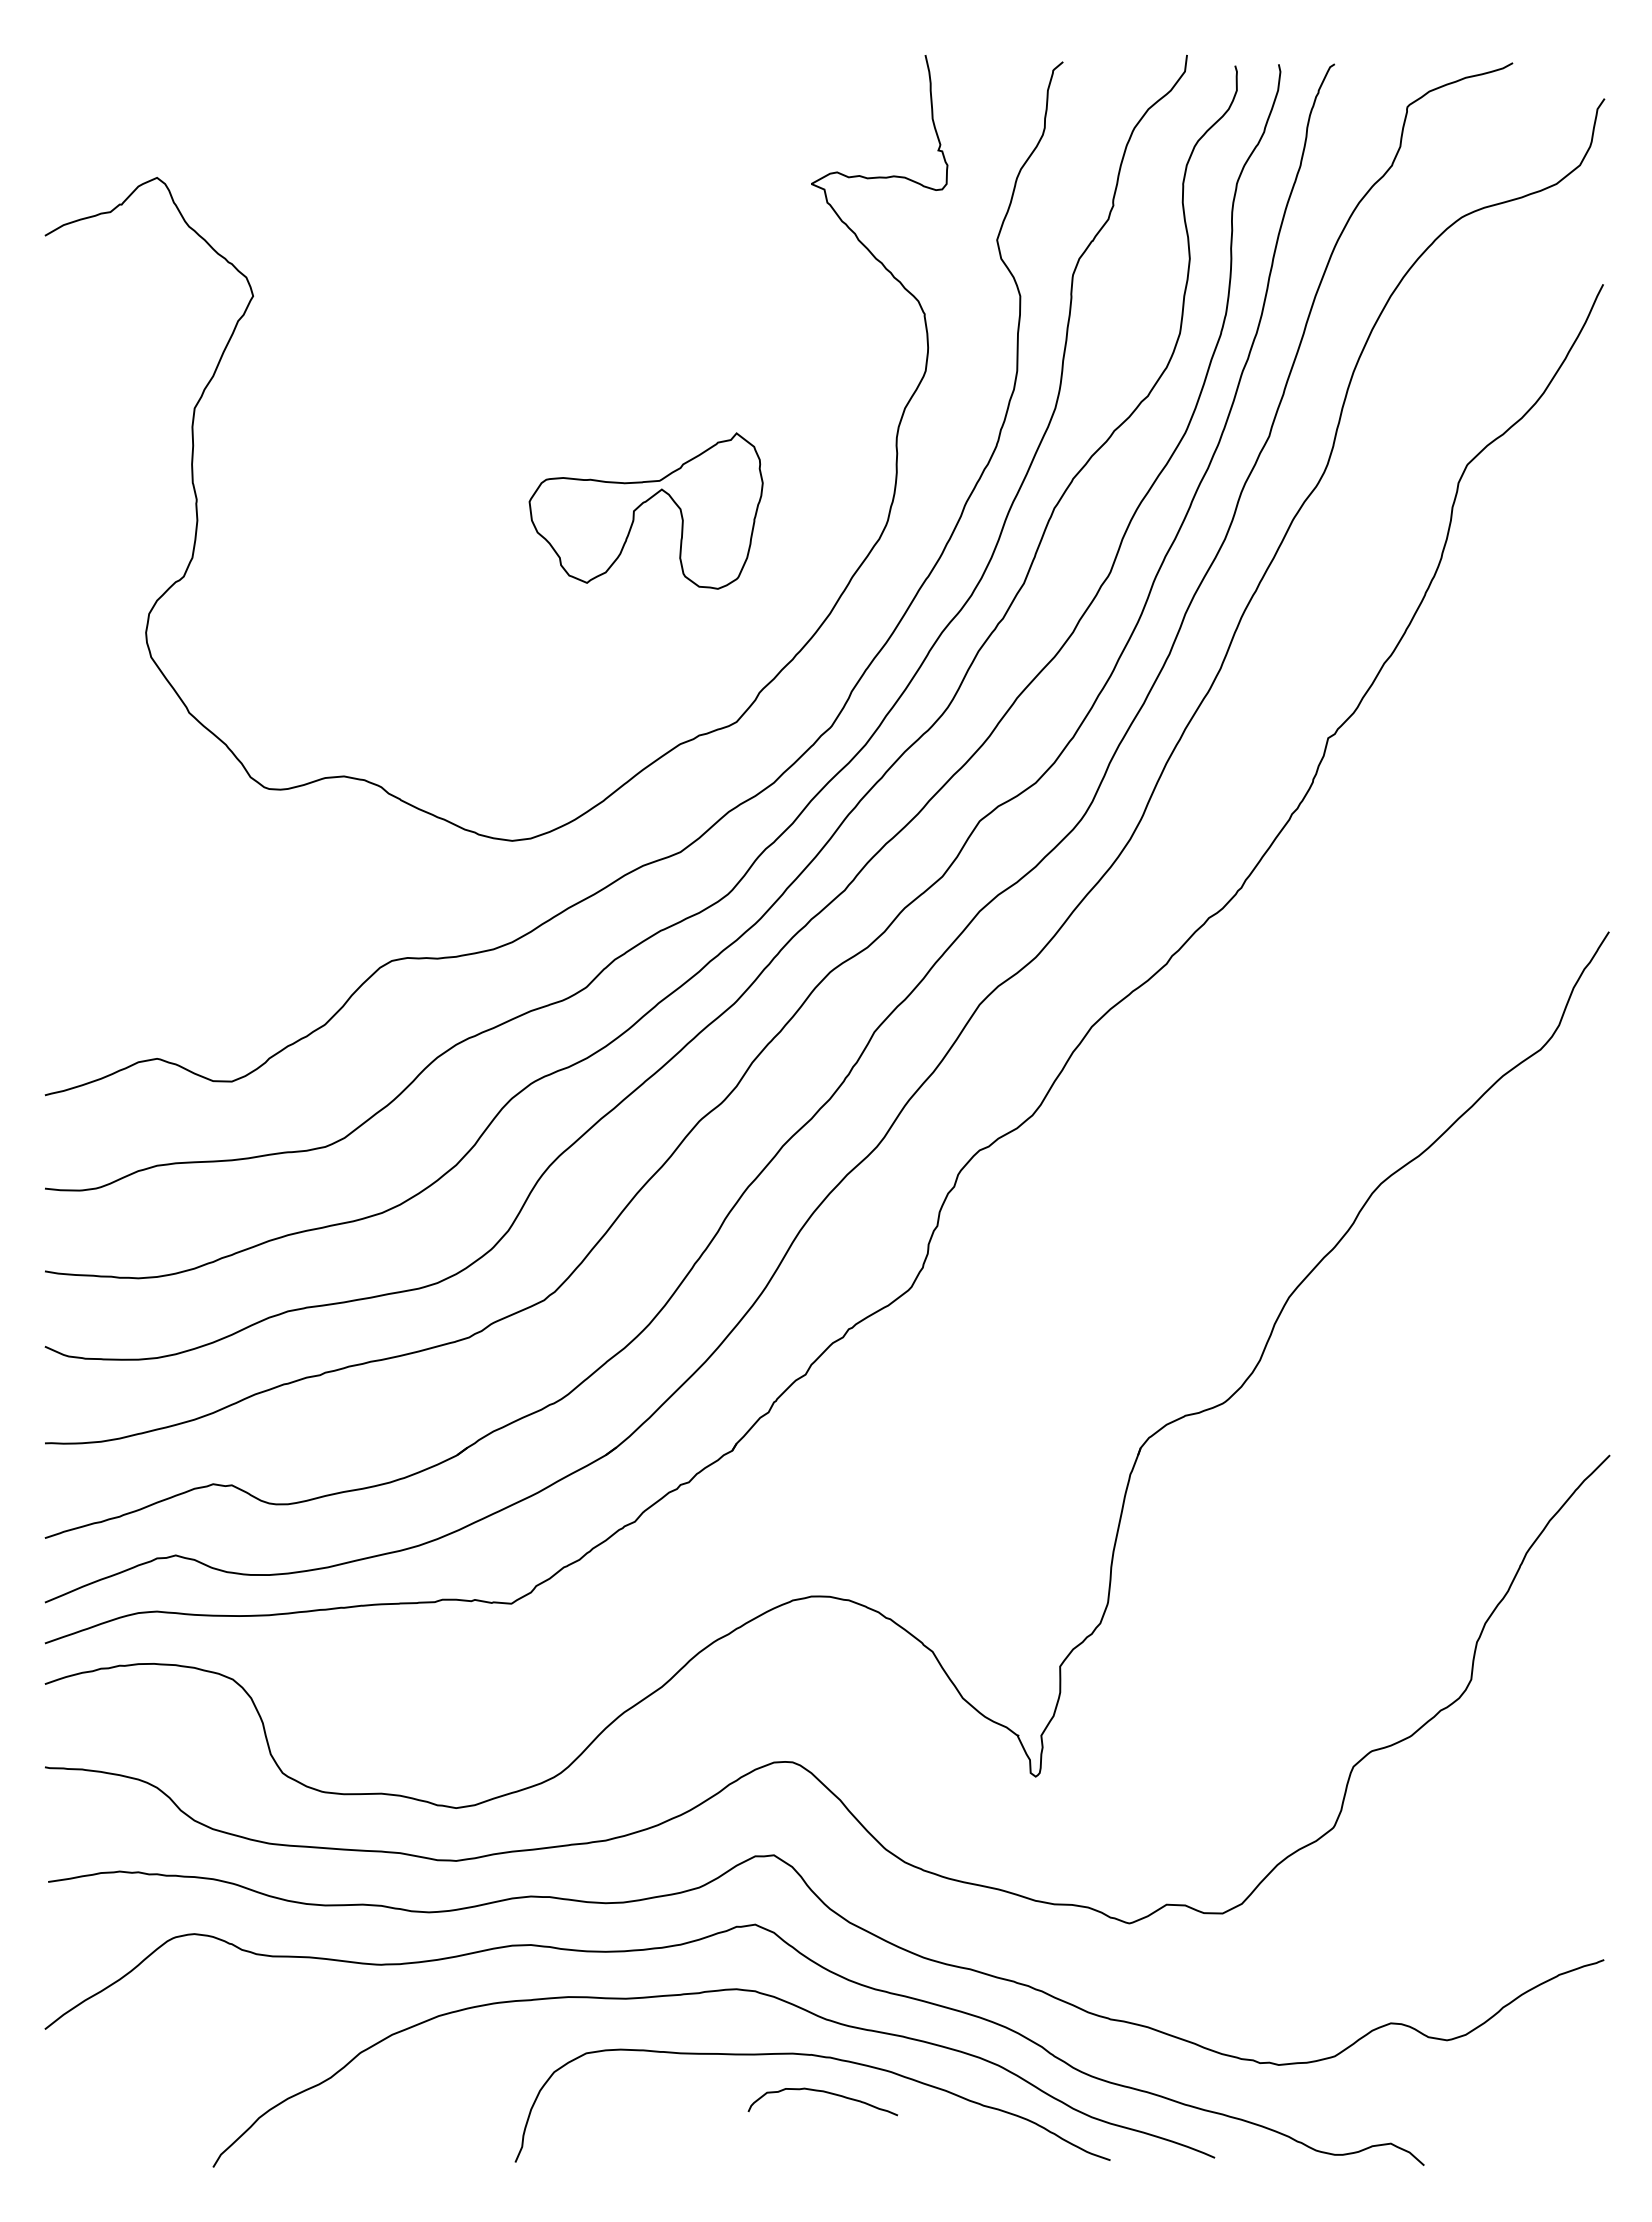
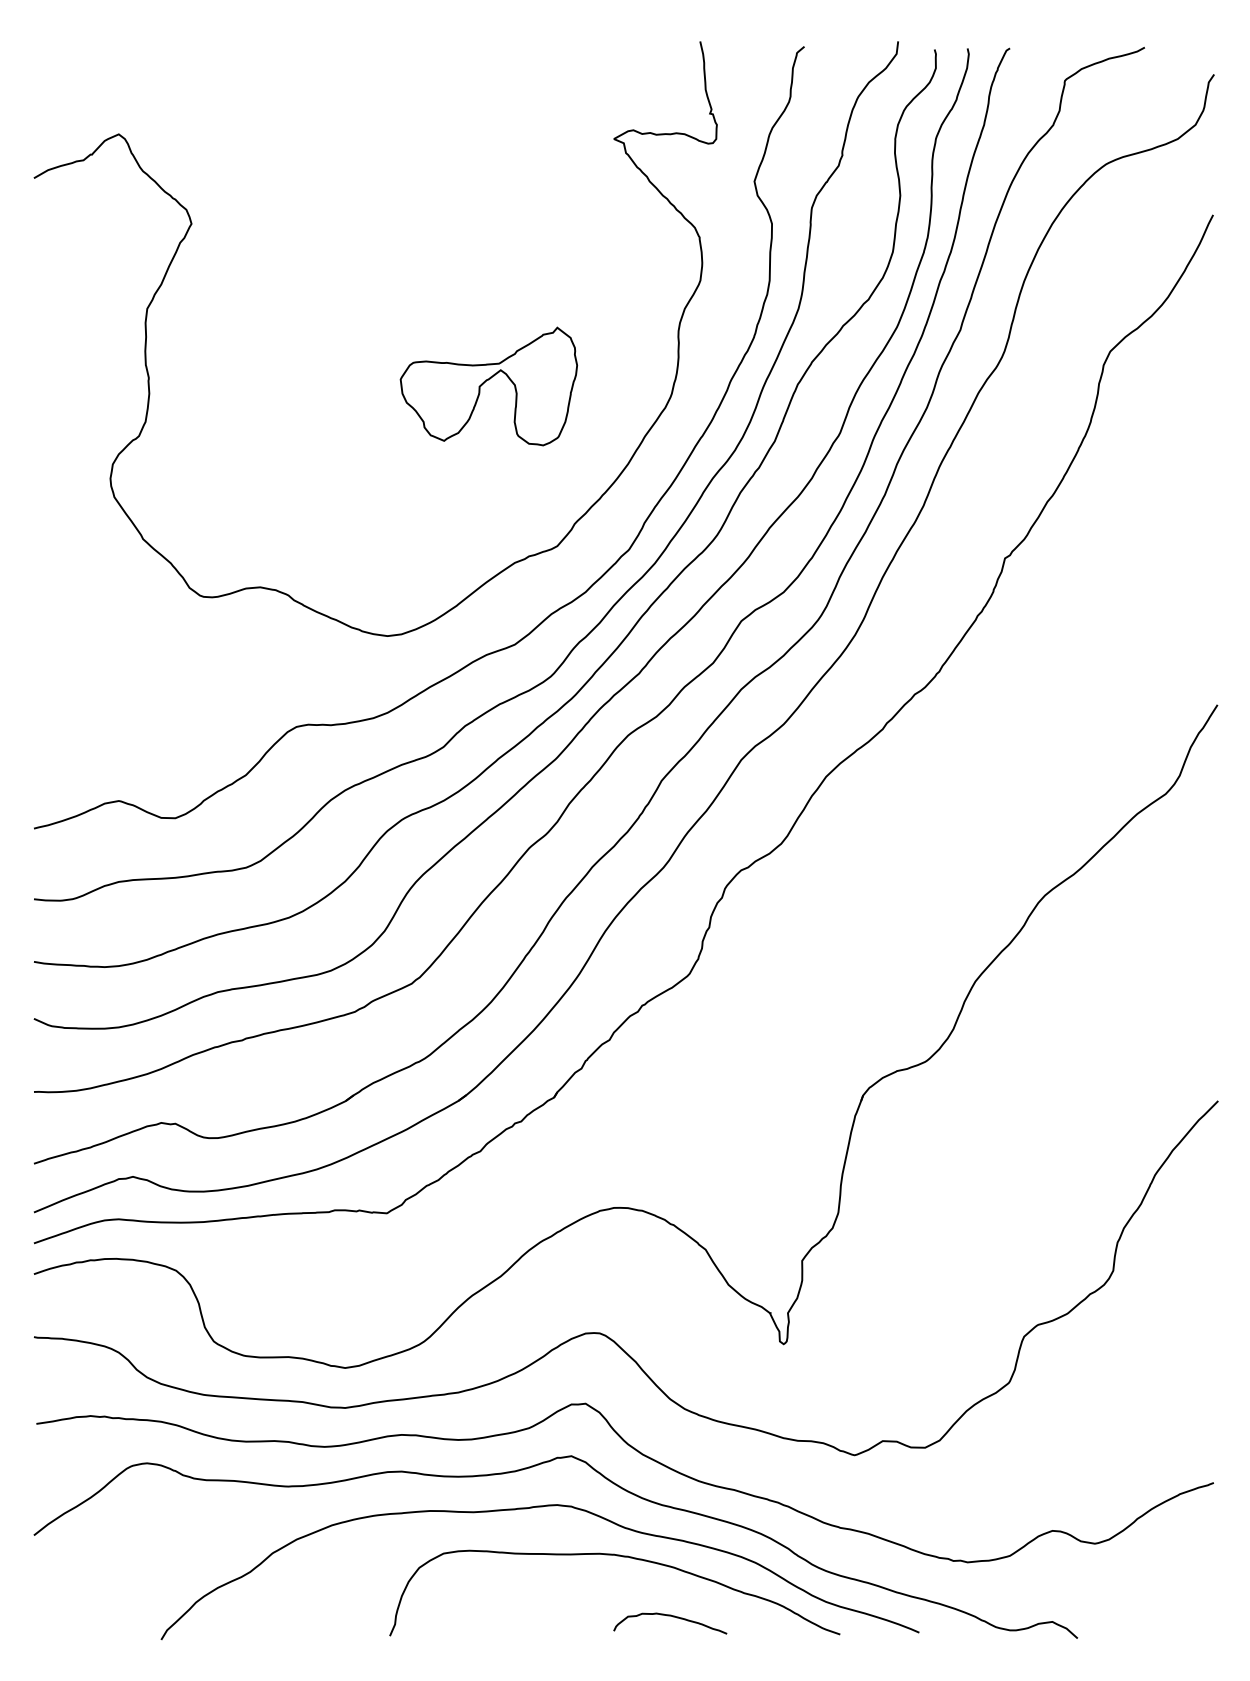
curve: (826, 2093) -> (673, 1617), moved

